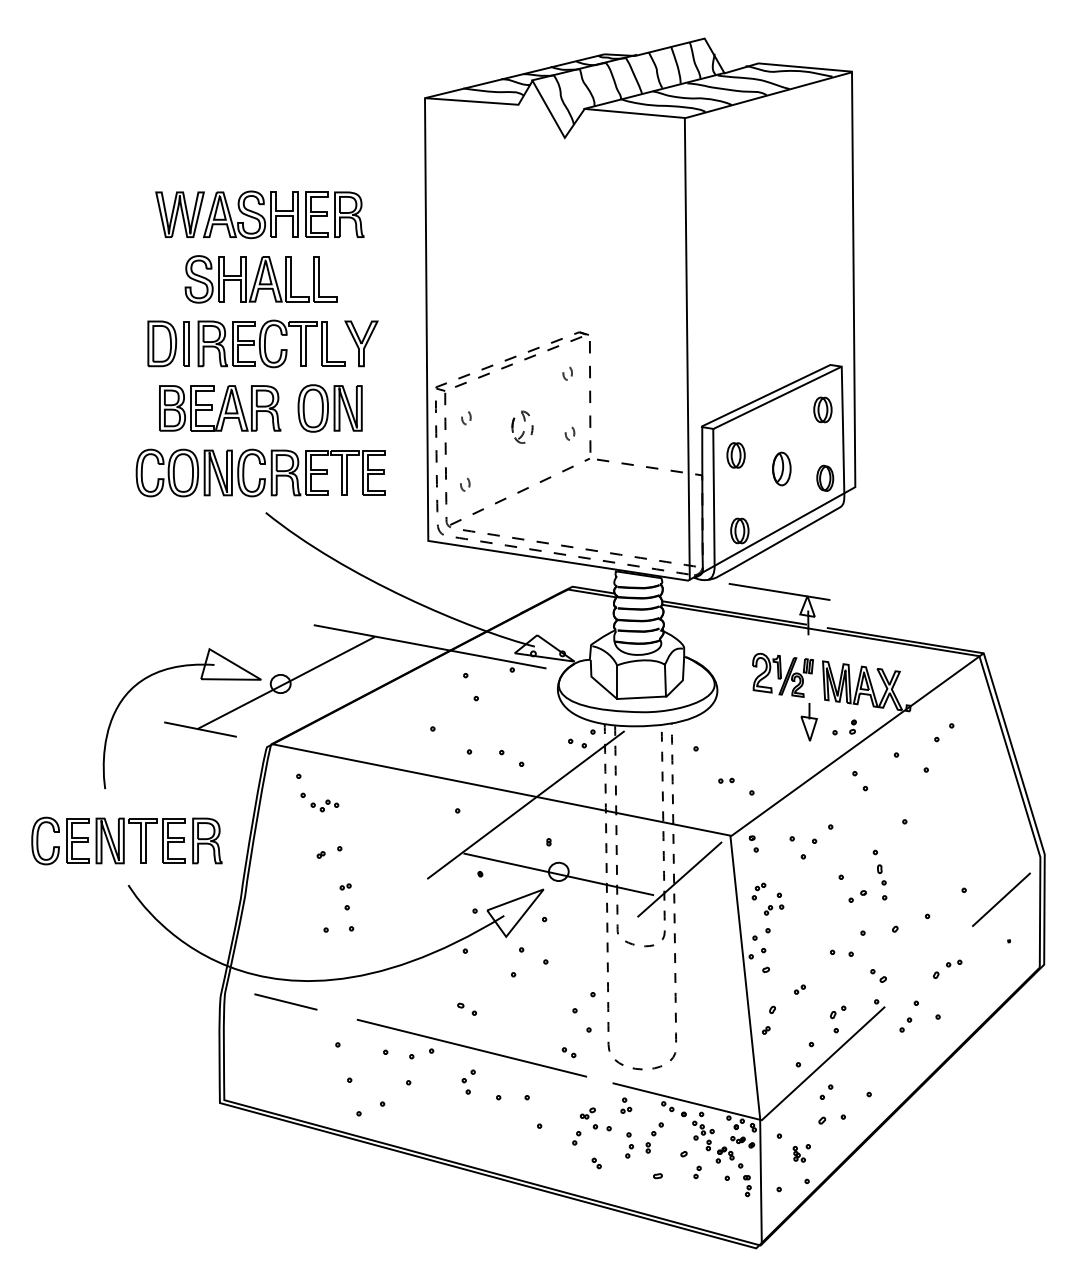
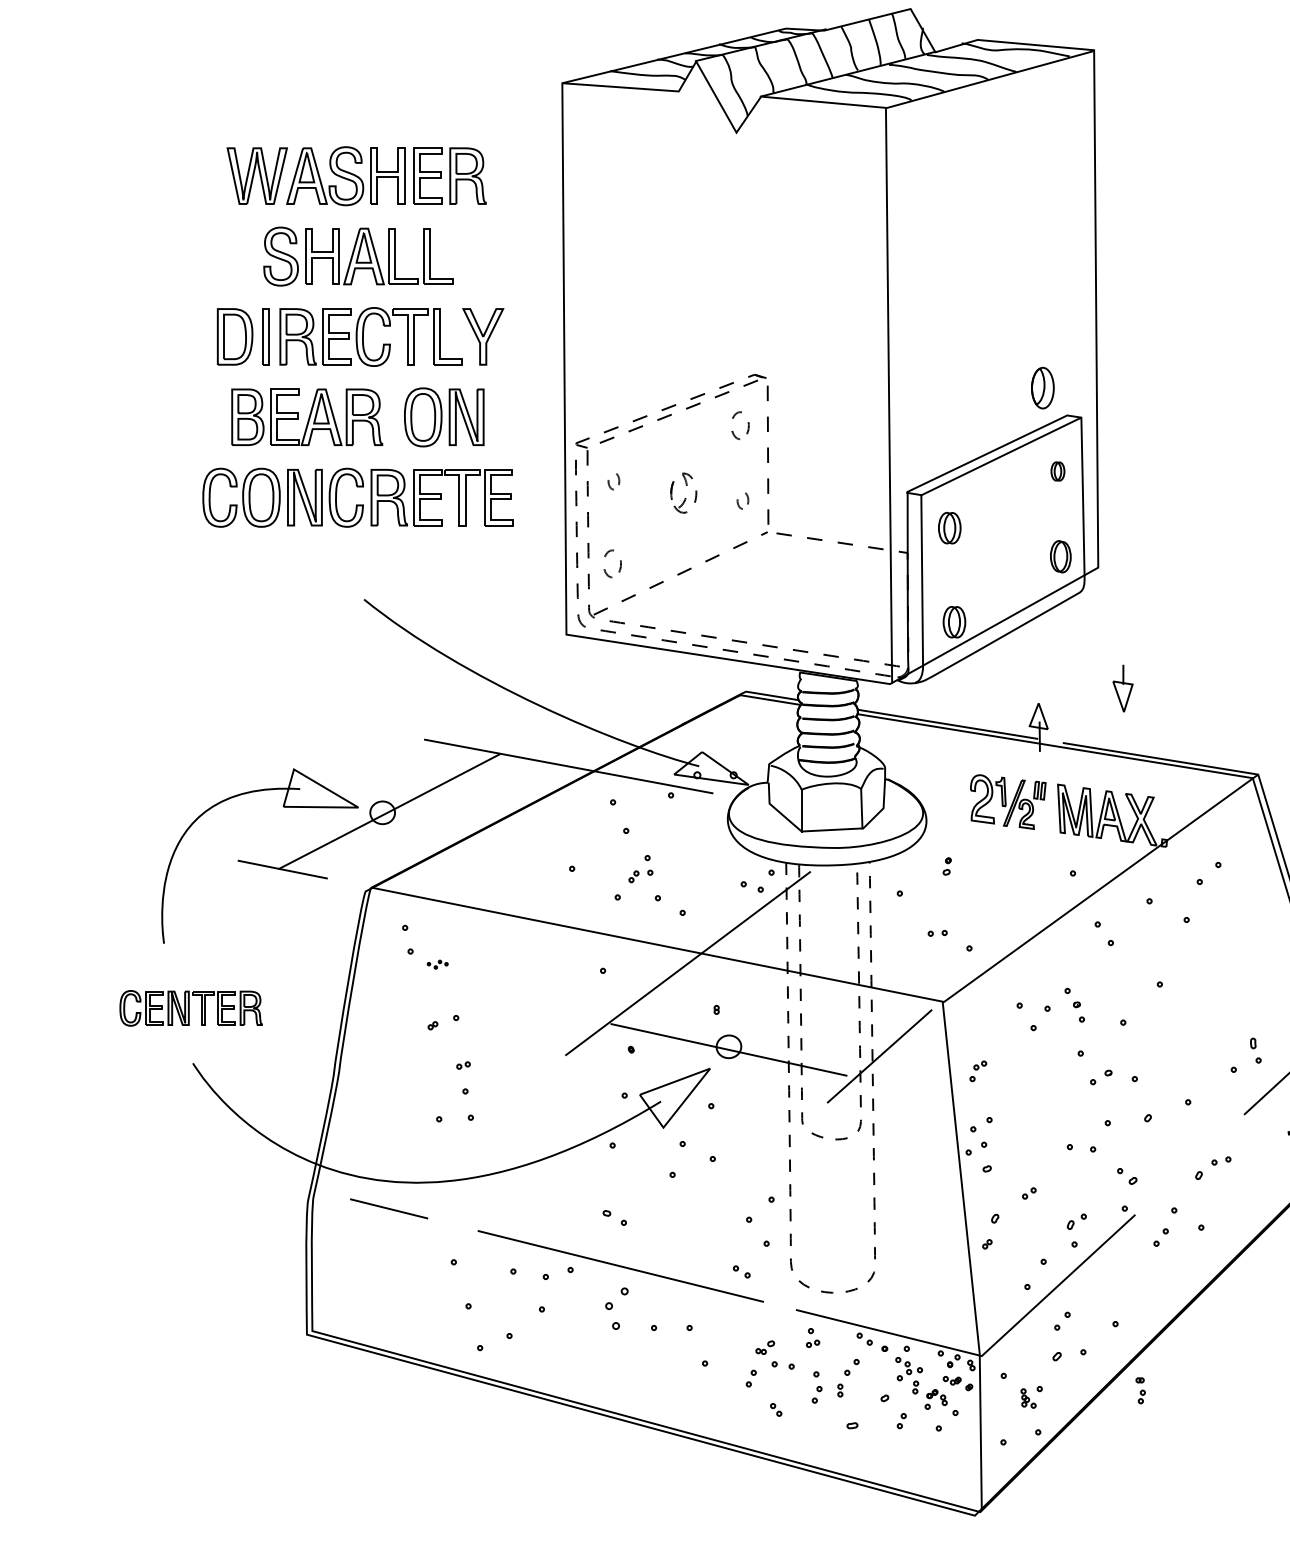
part: (260, 343) -> (357, 336), moved
part: (567, 373) -> (739, 426), size x1.6
part: (822, 409) -> (1057, 470), size x0.6
part: (781, 468) -> (1042, 387), moved
part: (465, 484) -> (612, 564), size x1.6
line: (779, 591) -> (1003, 697), removed
part: (808, 722) -> (1122, 688), moved
part: (852, 726) -> (946, 865), moved
part: (324, 805) -> (437, 964), size x0.6
part: (126, 840) -> (190, 1007), size x0.6
part: (753, 843) -> (1078, 1011), moved
part: (881, 874) -> (1255, 1050), moved
part: (774, 903) -> (641, 868), moved
part: (468, 1081) -> (616, 1307), size x1.4
part: (747, 1186) -> (1140, 1391), moved

